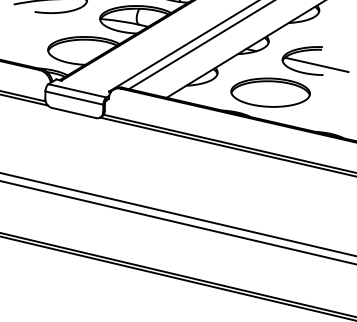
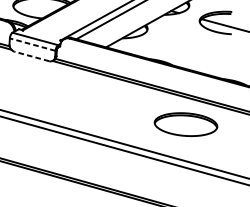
part: (270, 92) -> (185, 124), moved
line: (74, 98) -> (32, 44), solid -> dashed
line: (74, 113) -> (32, 56), solid -> dashed

